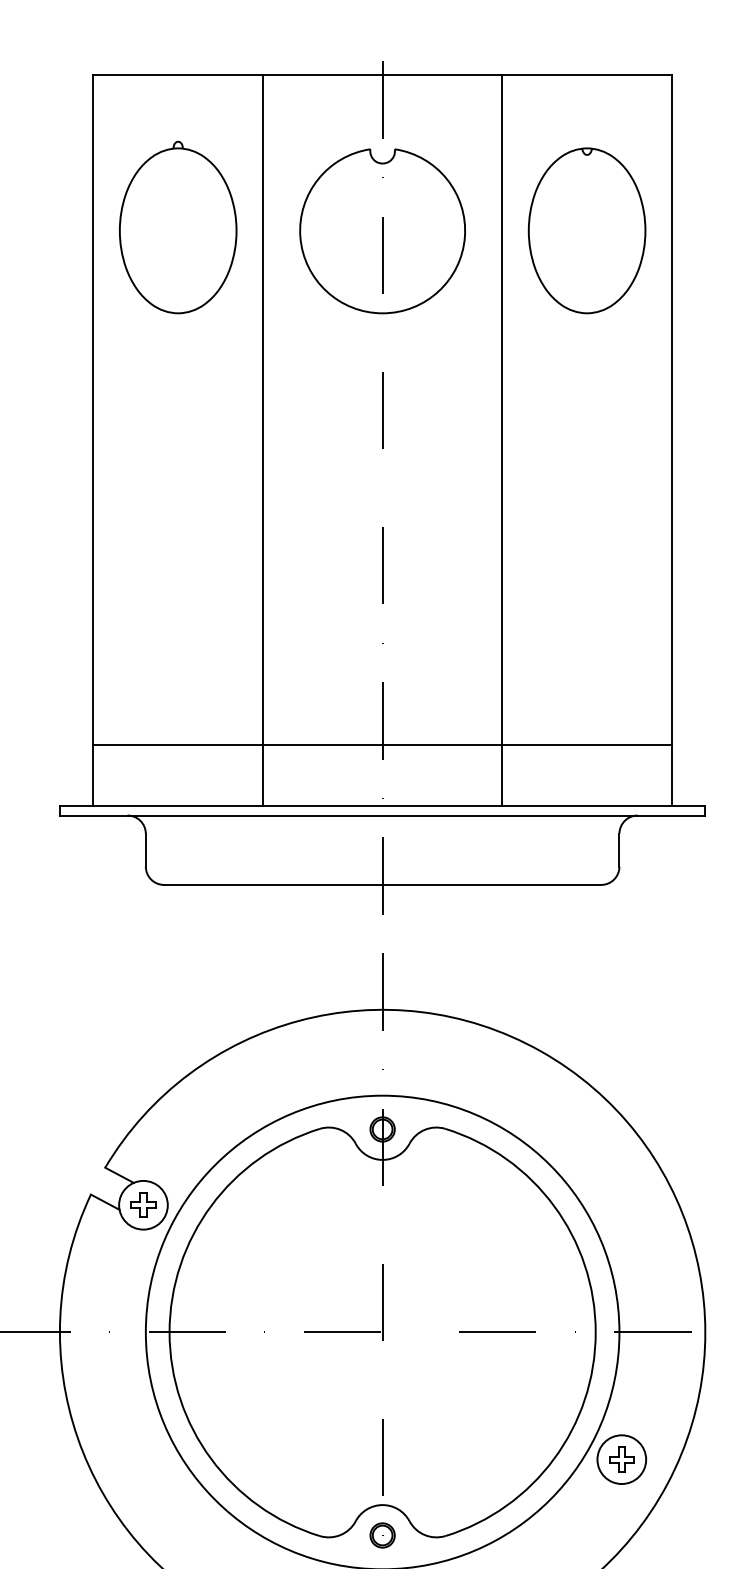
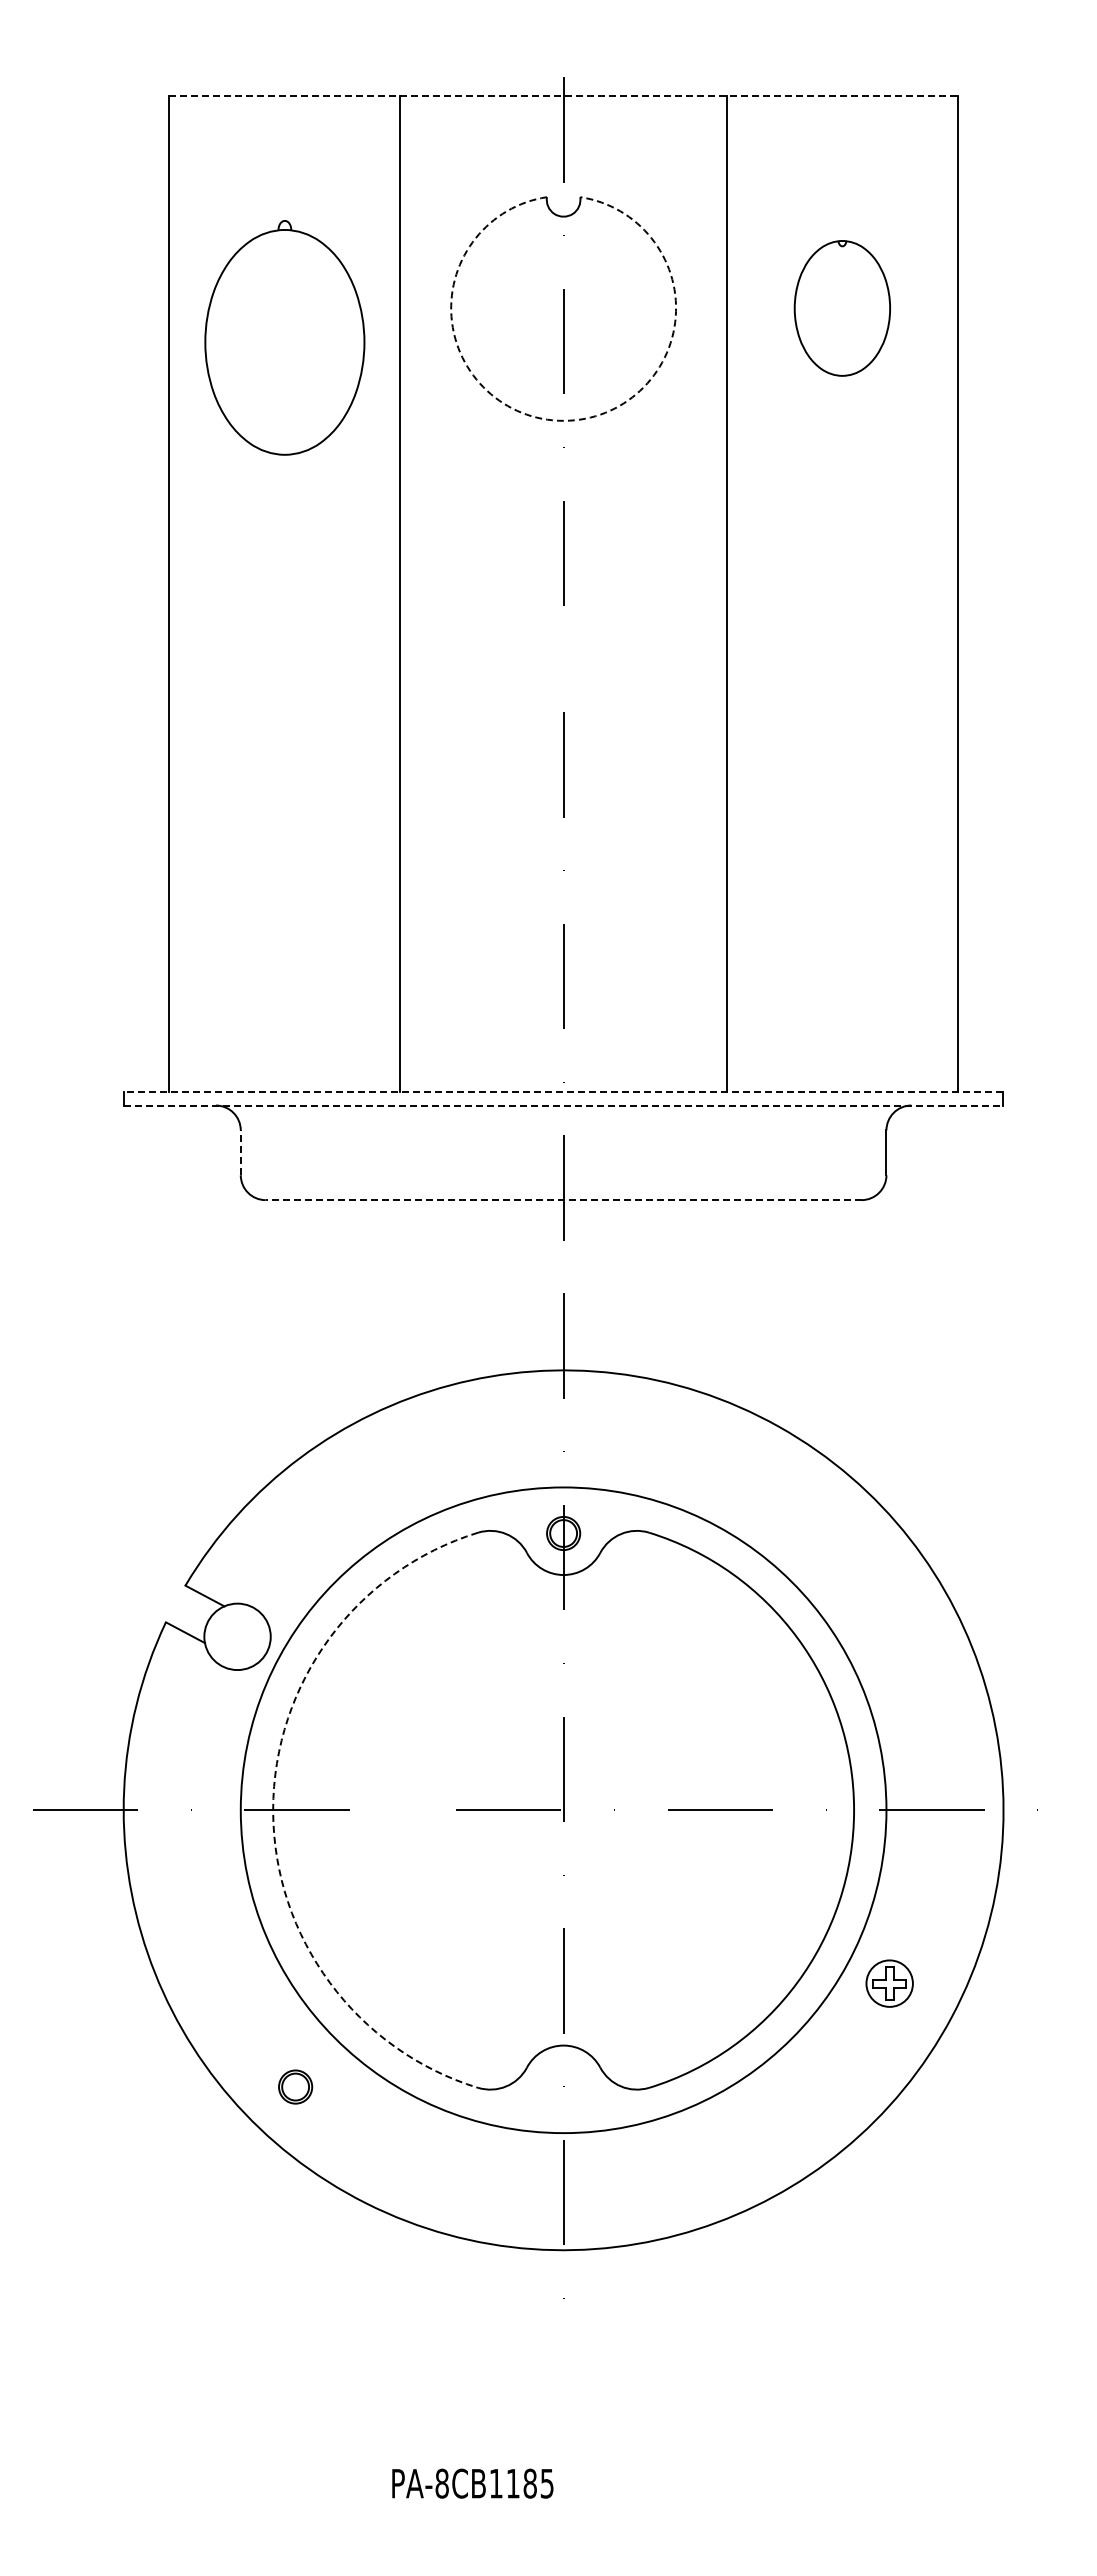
line: (383, 75) -> (564, 96), solid -> dashed
part: (177, 227) -> (284, 337), moved
part: (587, 230) -> (842, 308), size x0.6
arc: (382, 313) -> (563, 420), solid -> dashed
line: (382, 745) -> (563, 1009), removed
line: (382, 805) -> (563, 1092), solid -> dashed
line: (382, 815) -> (563, 1105), solid -> dashed
line: (145, 850) -> (240, 1152), solid -> dashed
line: (382, 885) -> (563, 1200), solid -> dashed
part: (143, 1205) -> (237, 1636), removed
arc: (169, 1332) -> (273, 1810), solid -> dashed
circle: (621, 1459) -> (889, 1983), size x0.7
part: (382, 1535) -> (295, 2086), moved

